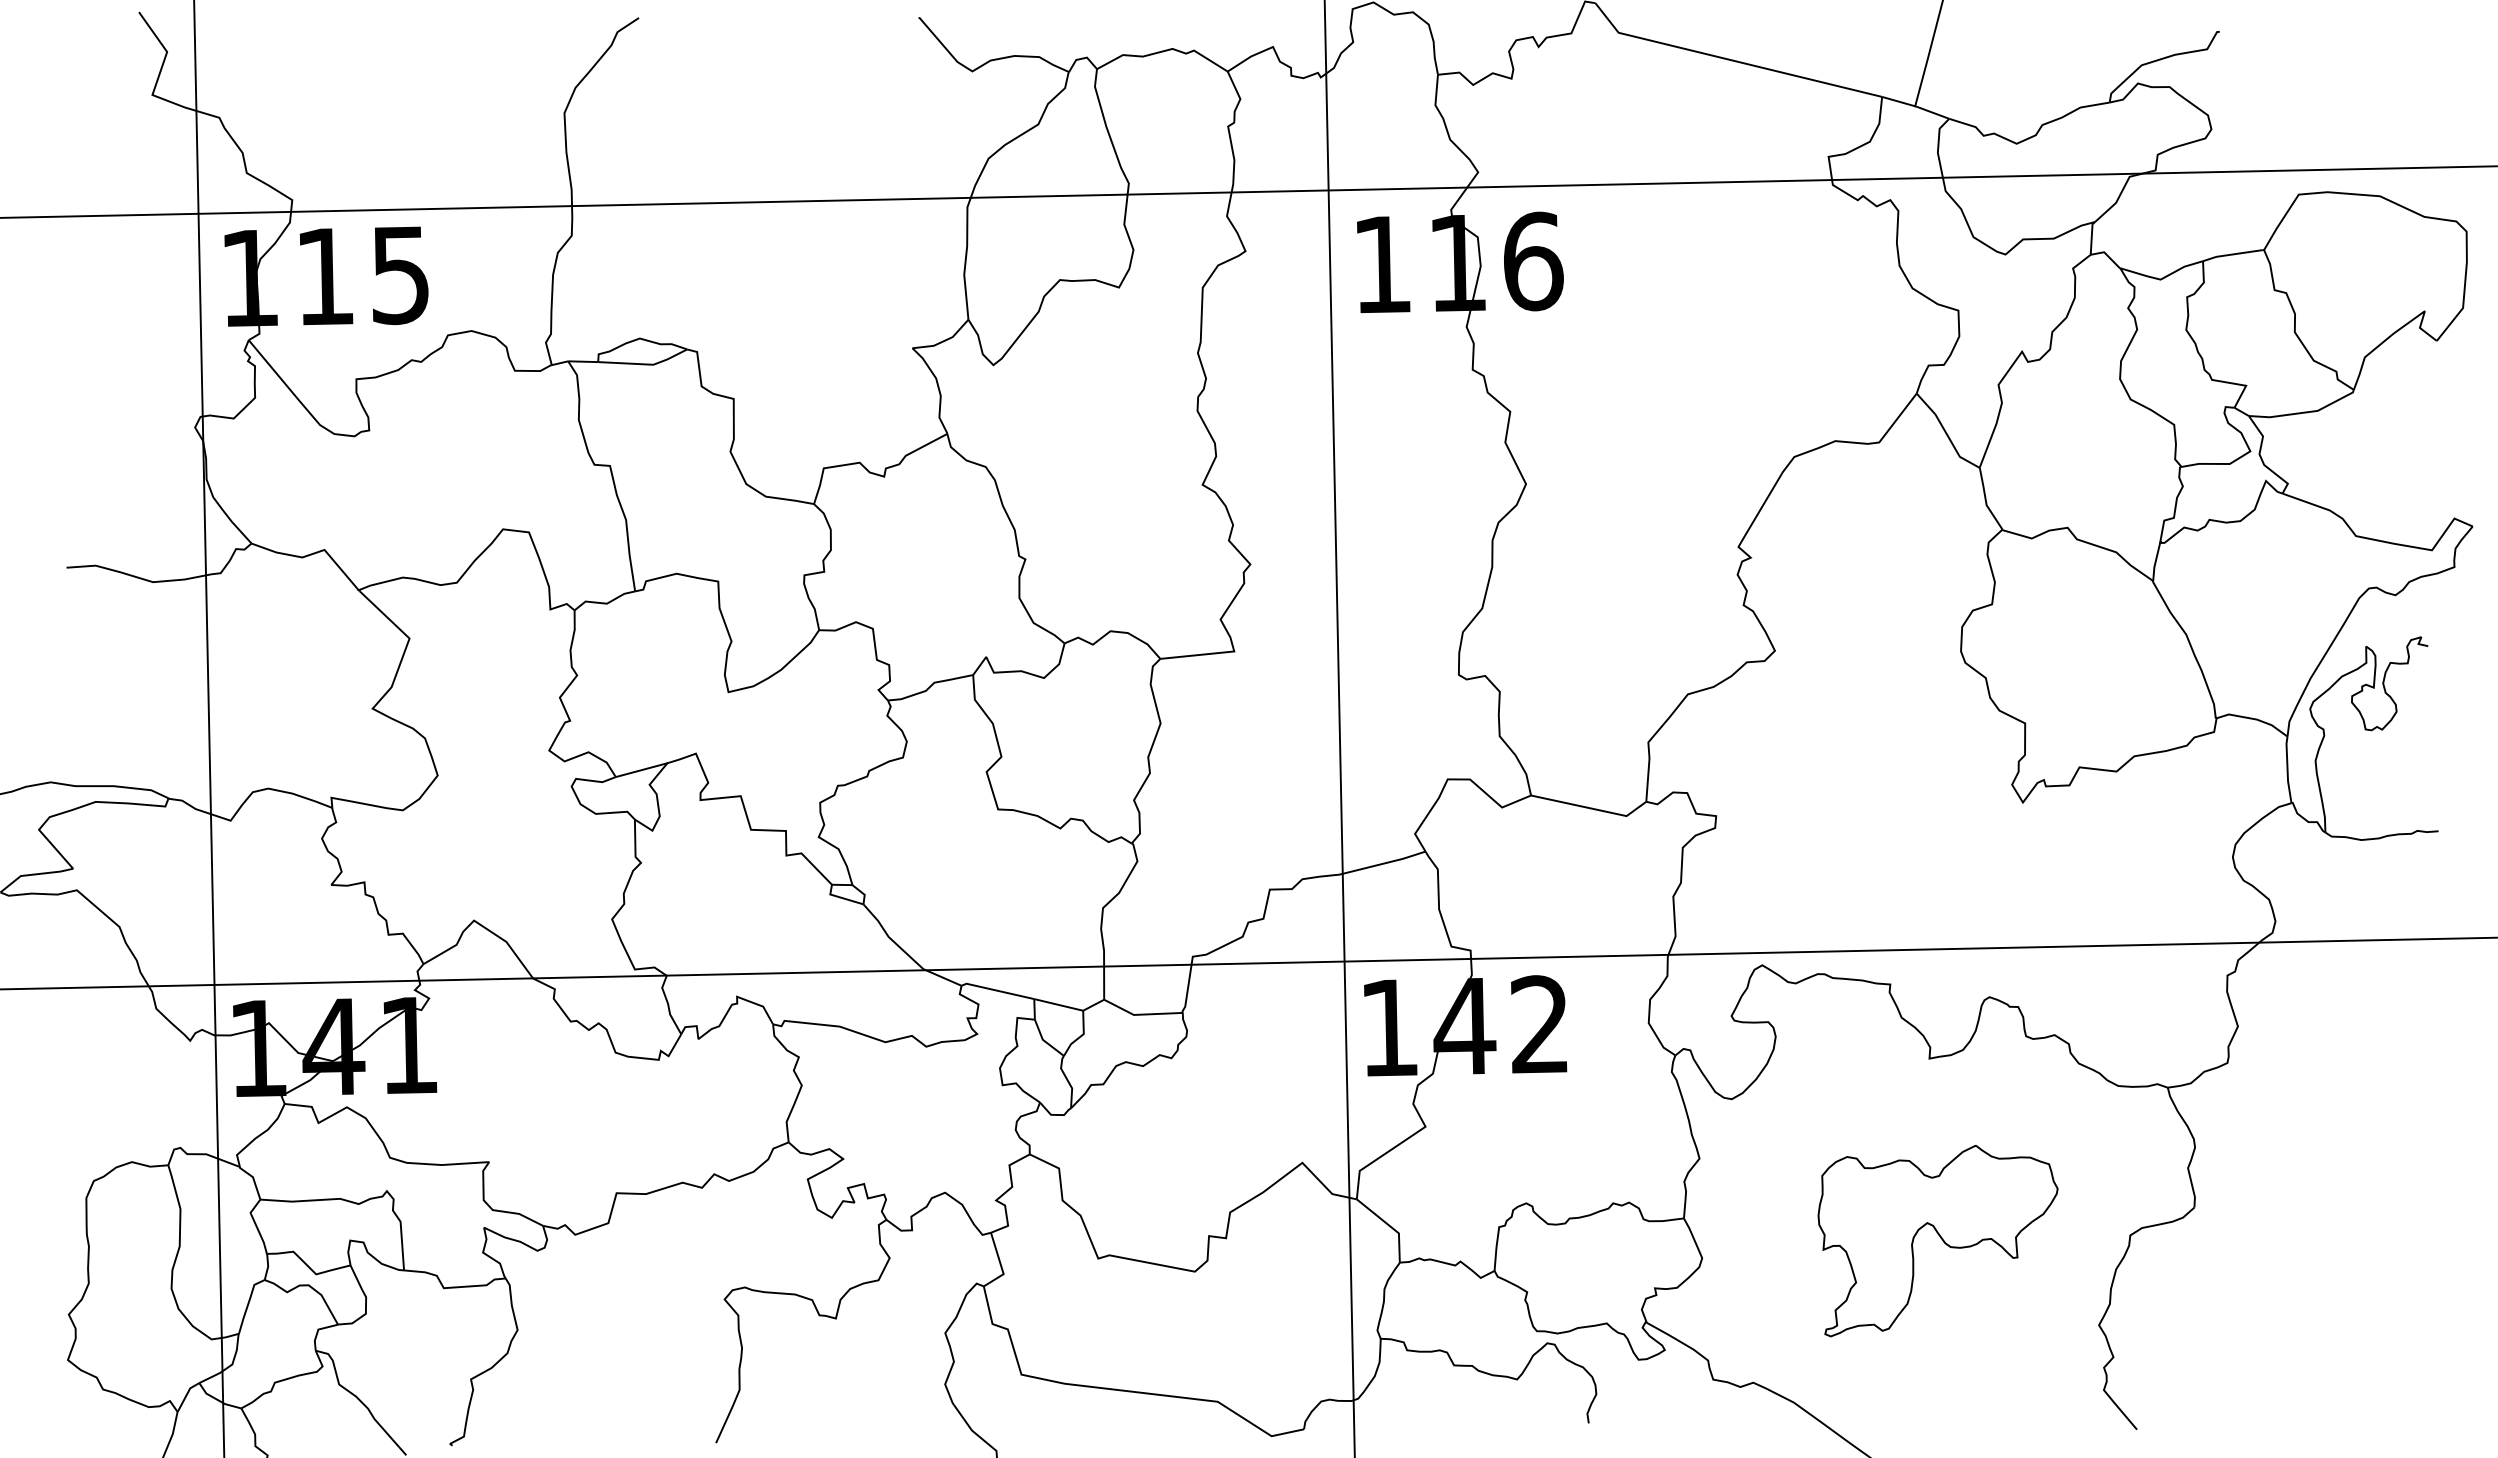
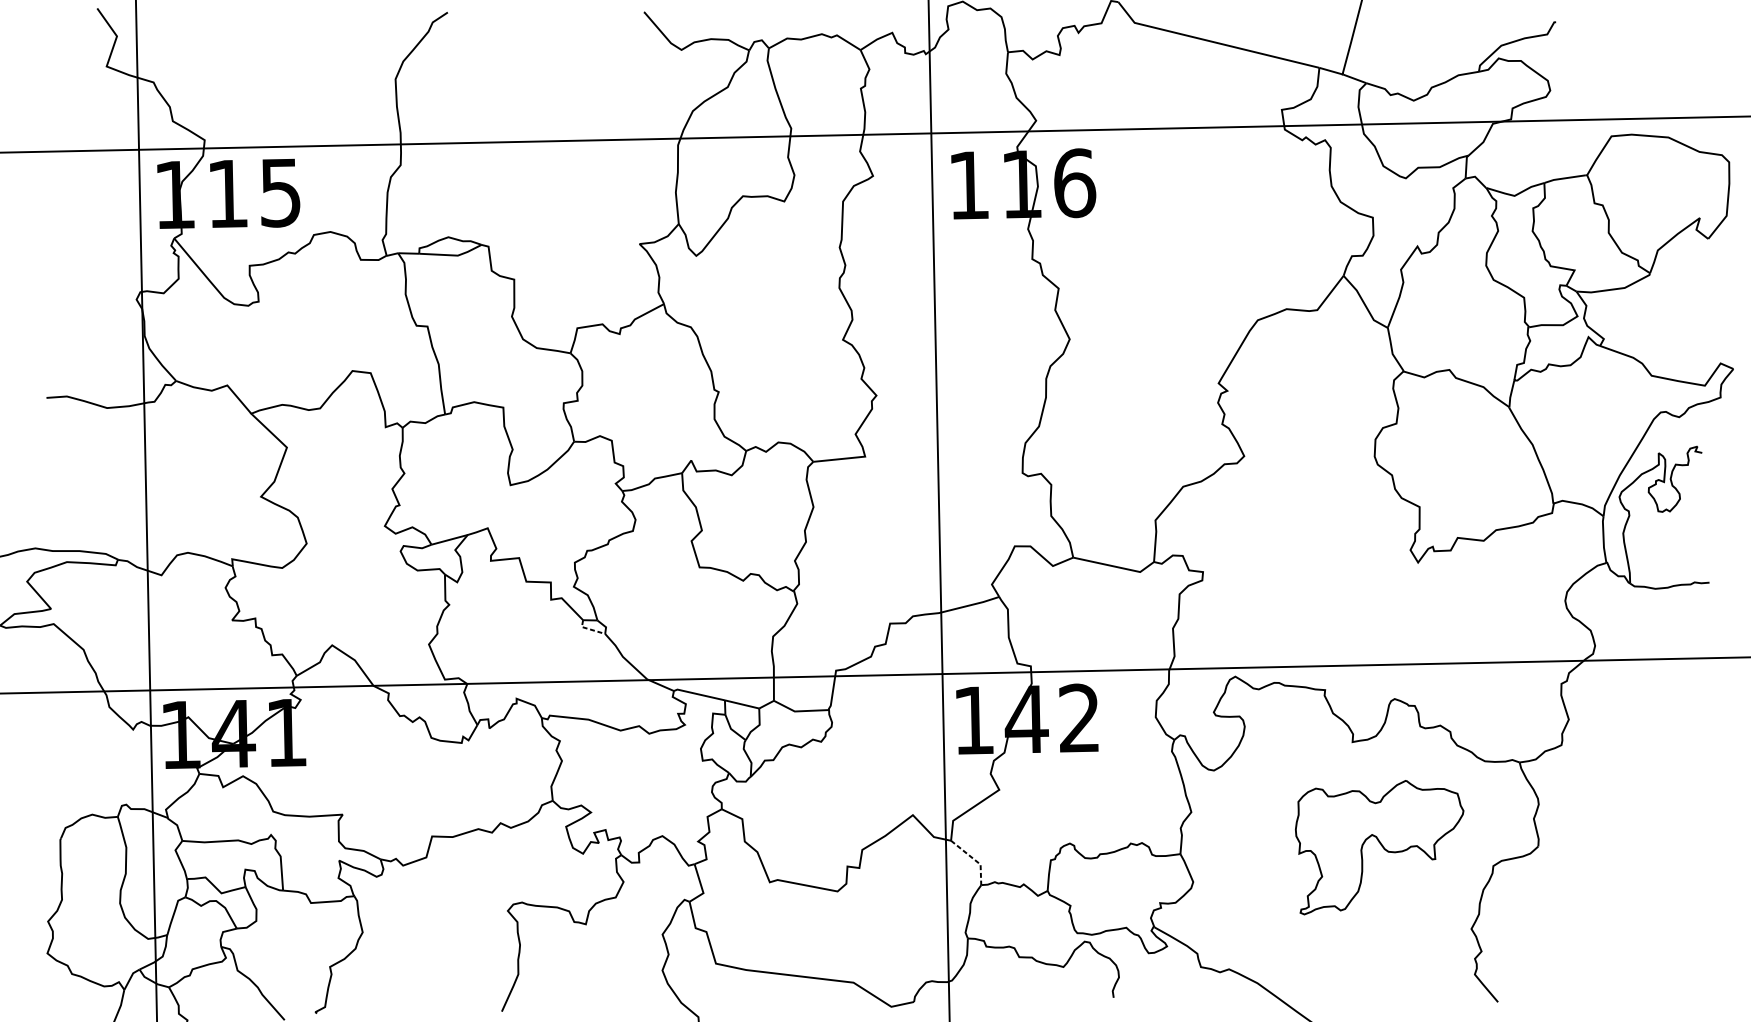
line: (841, 897) -> (589, 629), solid -> dashed
line: (1389, 1225) -> (974, 859), solid -> dashed
part: (1937, 1241) -> (1379, 847), moved

